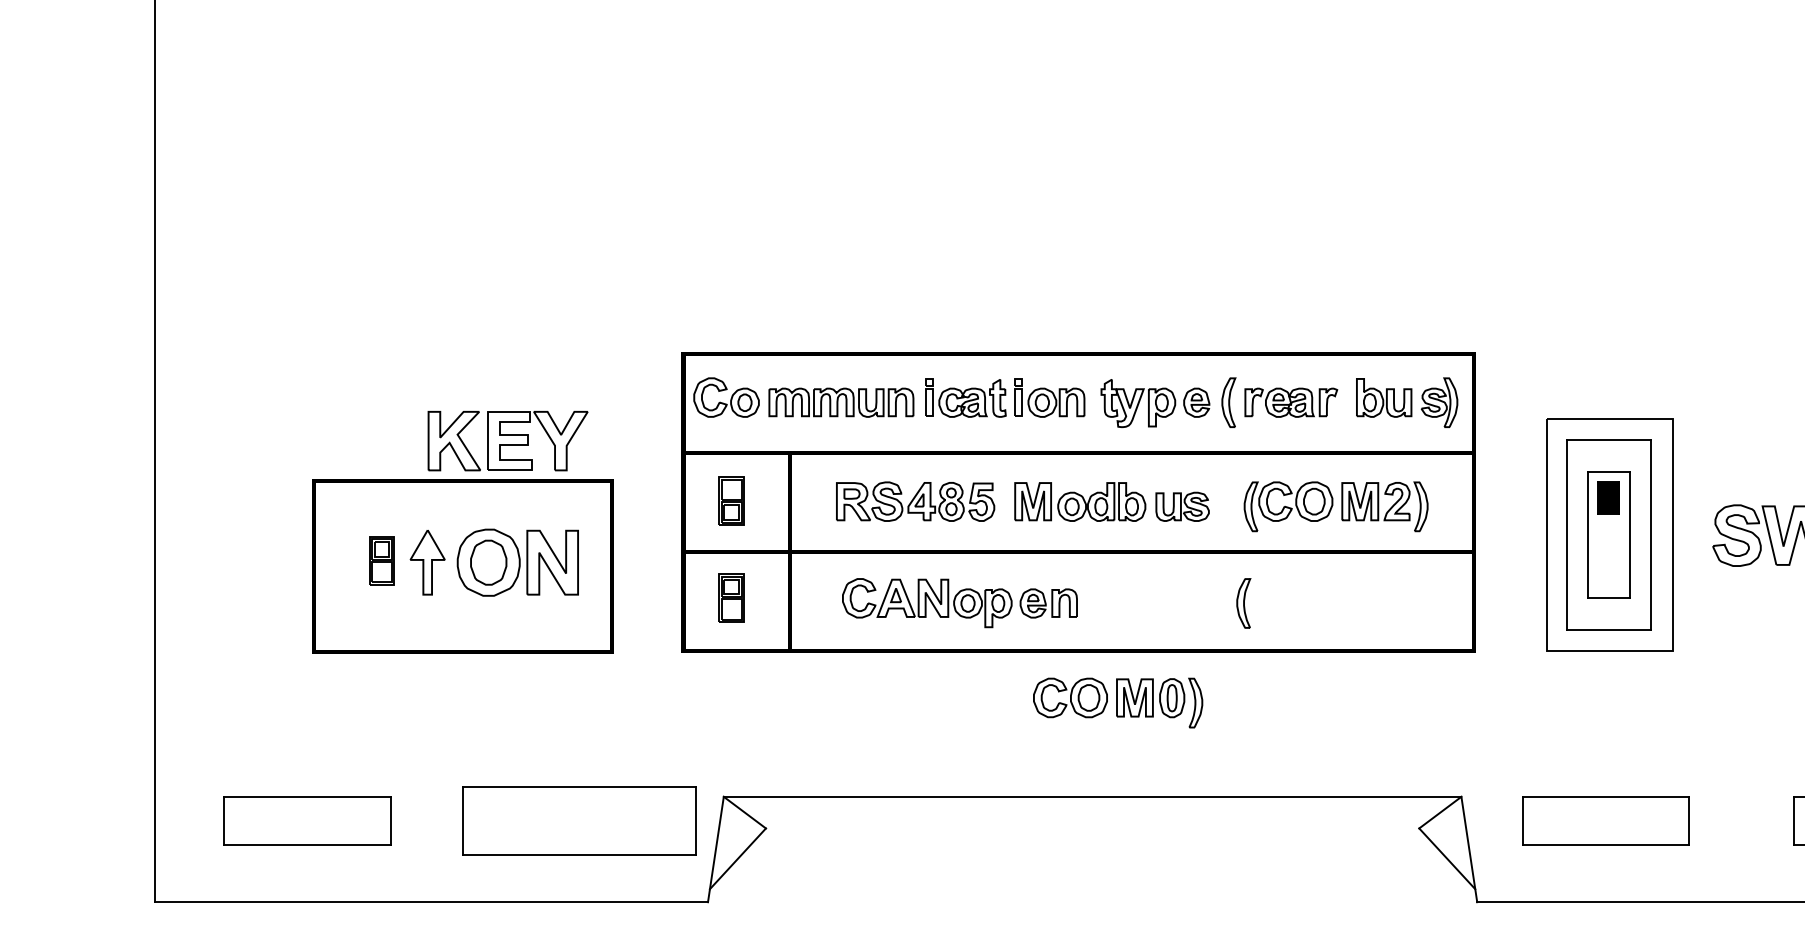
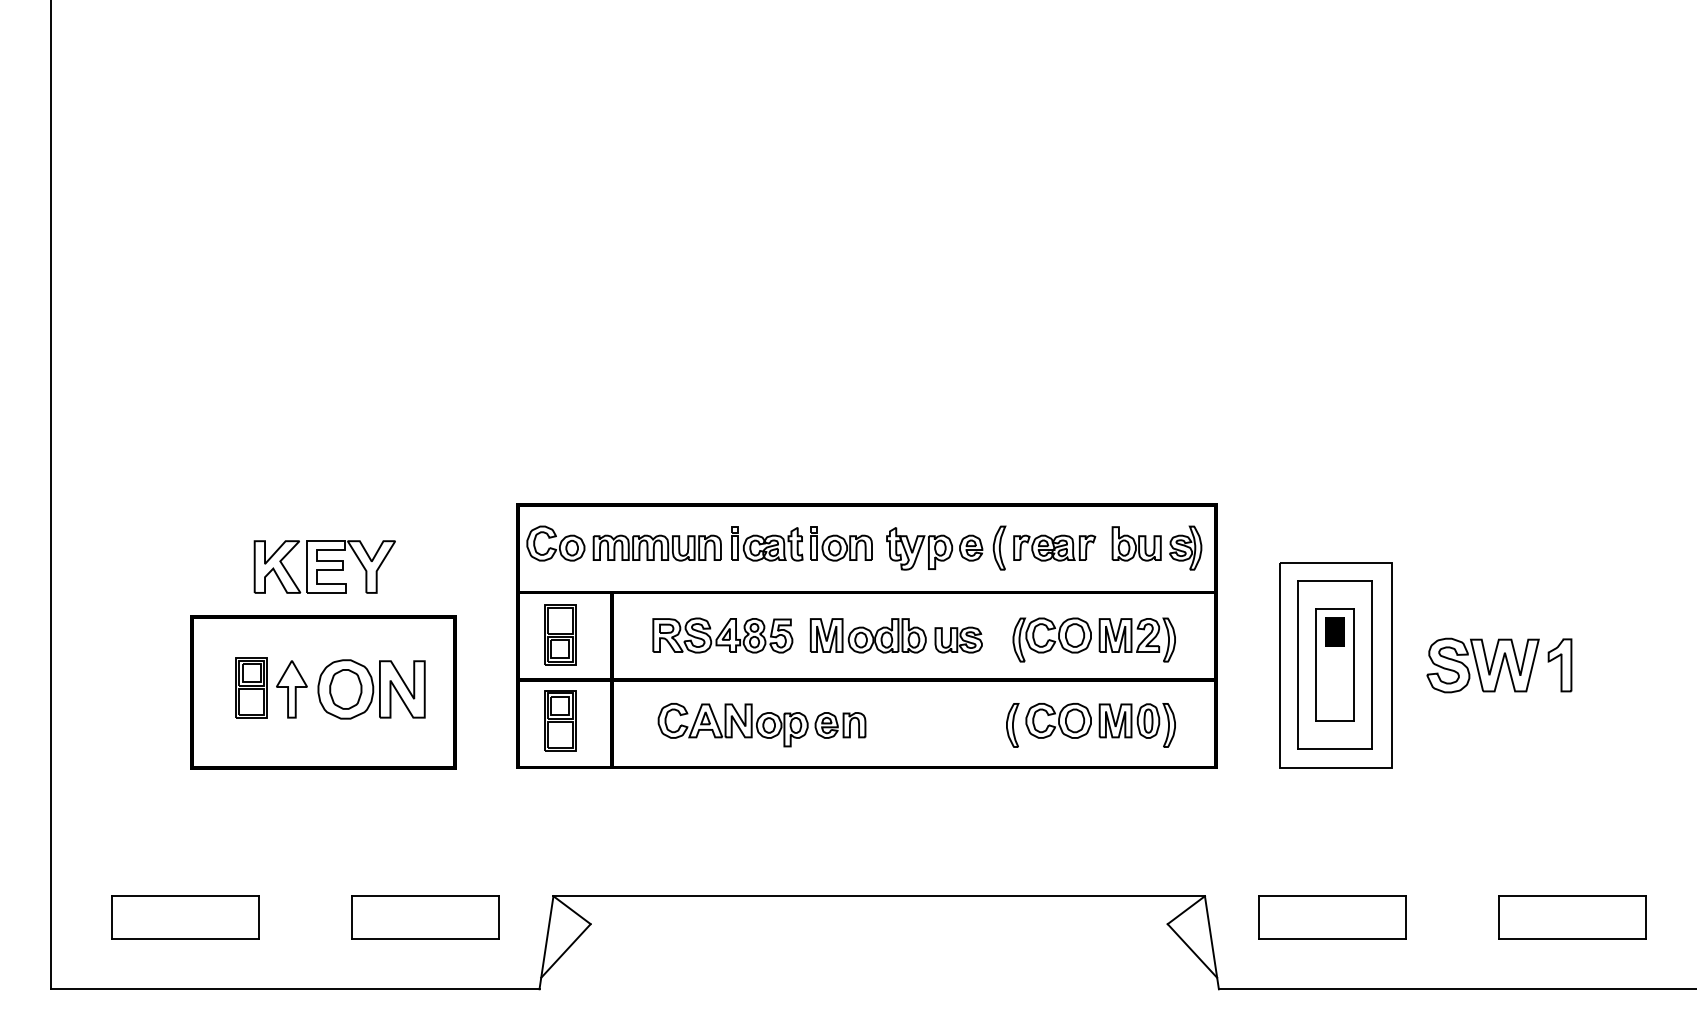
part: (507, 440) -> (324, 566), moved
part: (731, 500) -> (560, 634), size x1.43
part: (381, 560) -> (251, 687), size x1.43
part: (731, 597) -> (560, 720), size x1.43
part: (1117, 703) -> (1100, 725), moved
part: (578, 820) -> (425, 917), size x0.71

